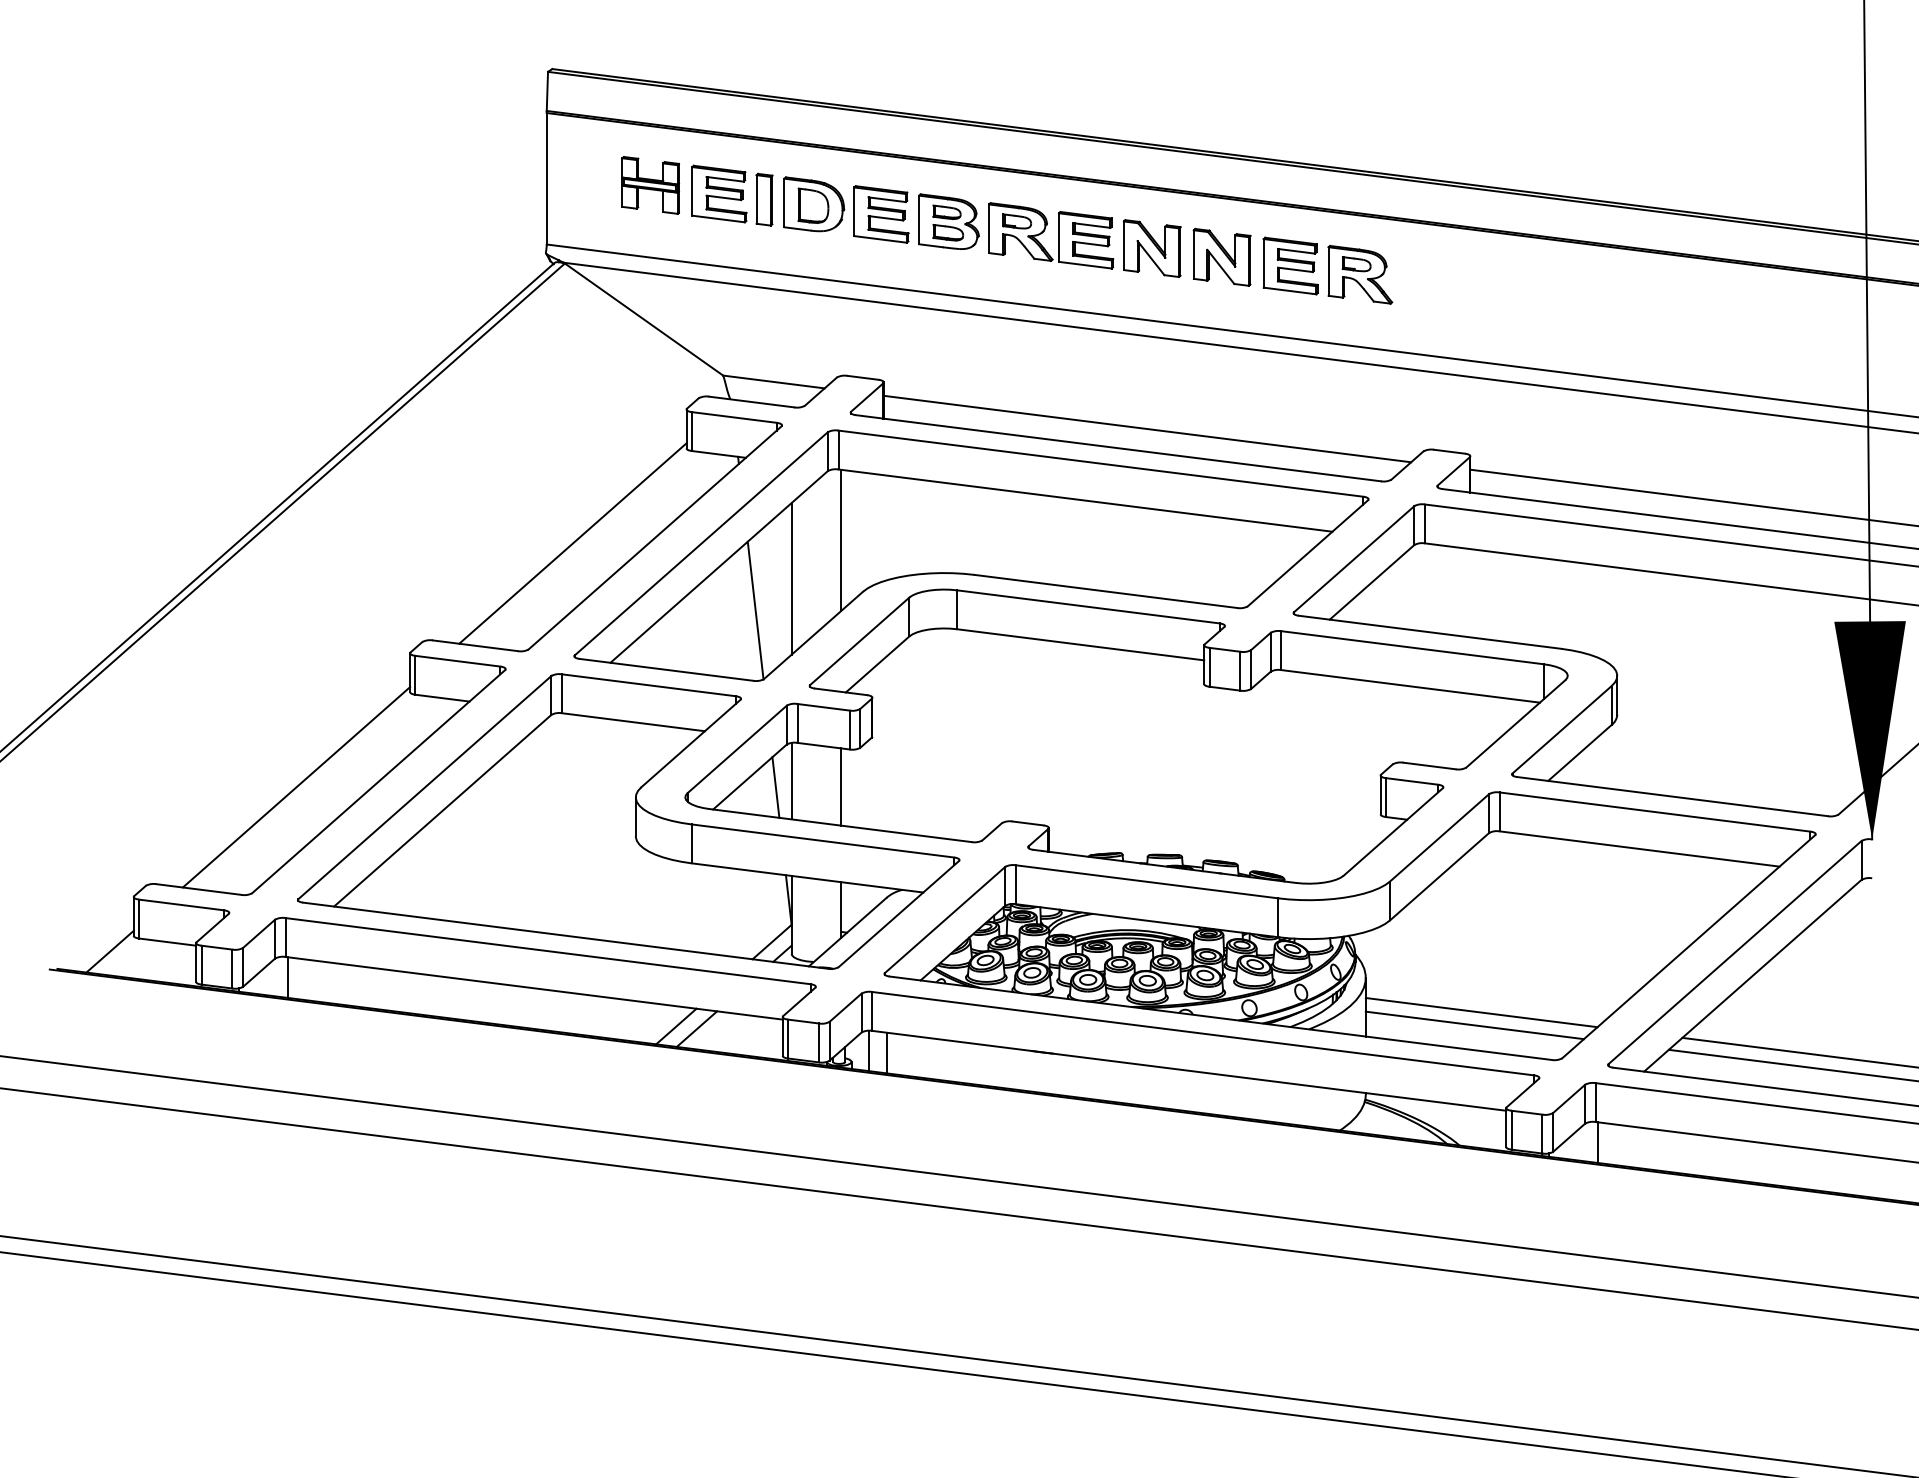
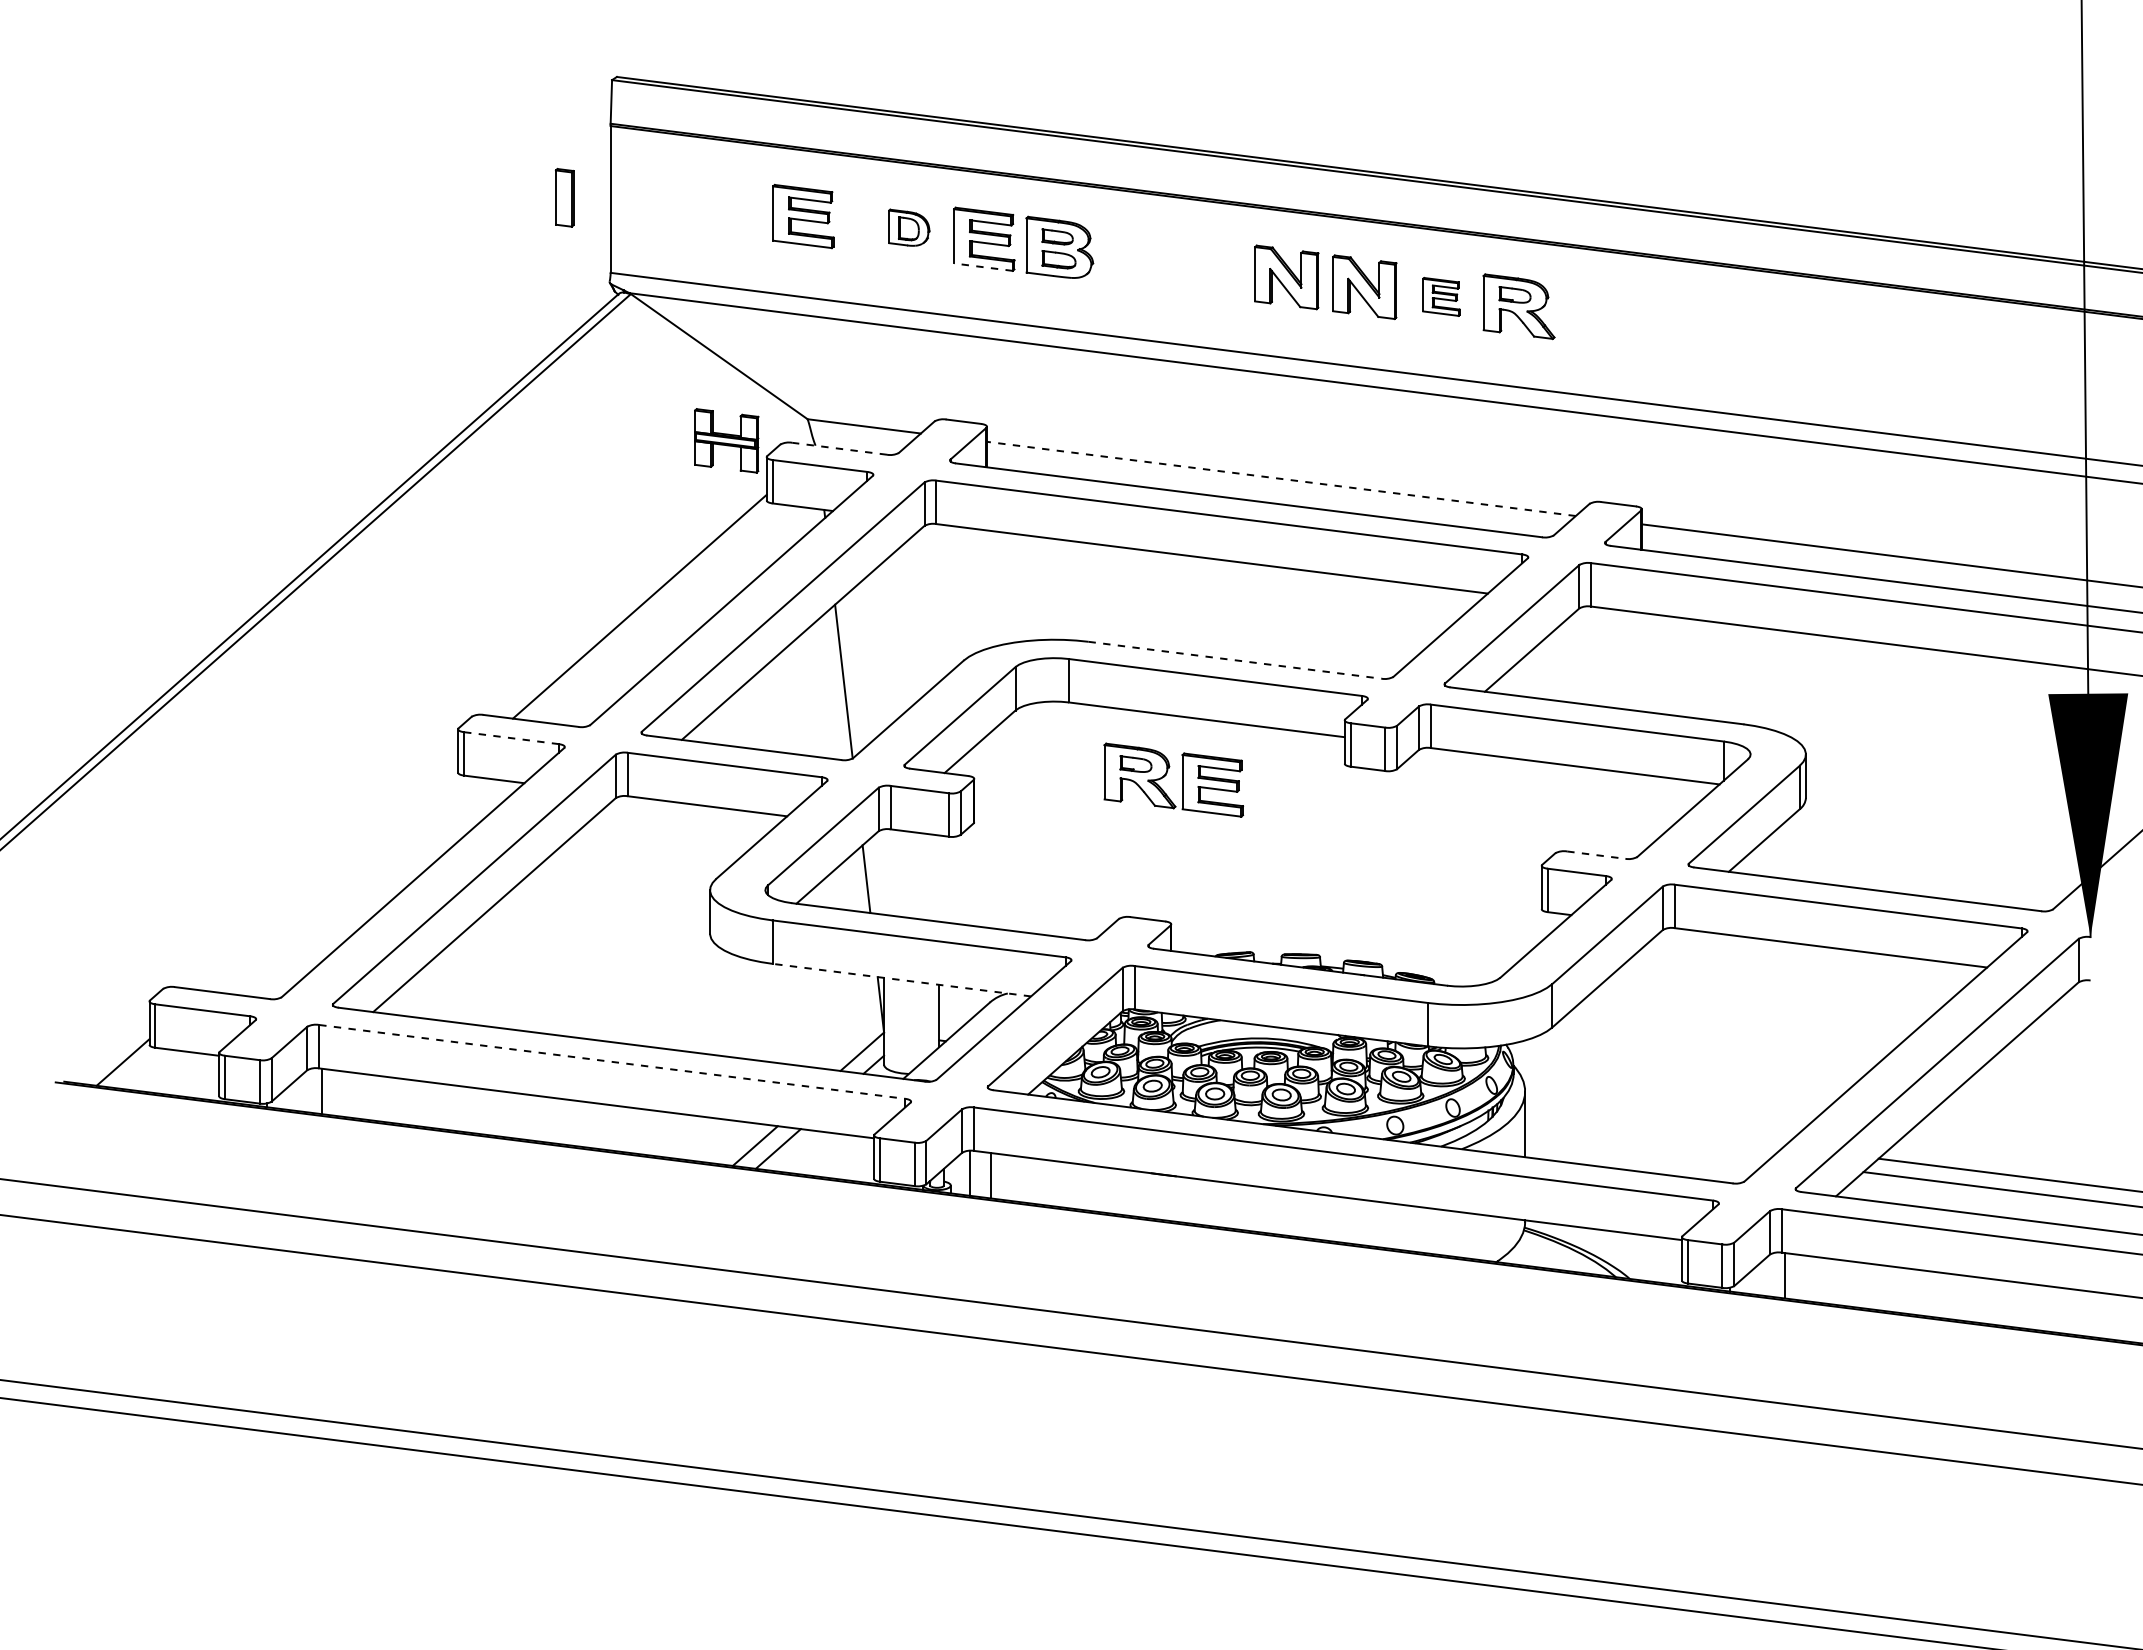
part: (650, 185) -> (726, 440), moved
part: (764, 199) -> (564, 197), moved
part: (814, 203) -> (909, 227), size x0.6
part: (1044, 231) -> (1166, 775), moved
line: (880, 239) -> (983, 267), solid -> dashed
part: (1290, 265) -> (1441, 296), size x0.6
line: (751, 401) -> (839, 448), solid -> dashed
line: (1147, 428) -> (1281, 478), solid -> dashed
line: (841, 540) -> (939, 603), removed
line: (792, 578) -> (884, 645), removed
line: (1106, 591) -> (1235, 660), solid -> dashed
line: (457, 661) -> (511, 738), solid -> dashed
line: (1429, 766) -> (1596, 855), solid -> dashed
line: (792, 780) -> (884, 871), removed
line: (296, 786) -> (331, 878), removed
line: (841, 786) -> (939, 878), removed
line: (807, 878) -> (901, 980), solid -> dashed
line: (548, 950) -> (612, 1061), solid -> dashed
line: (1481, 1012) -> (1654, 1130), removed
line: (1474, 1025) -> (1646, 1144), removed

